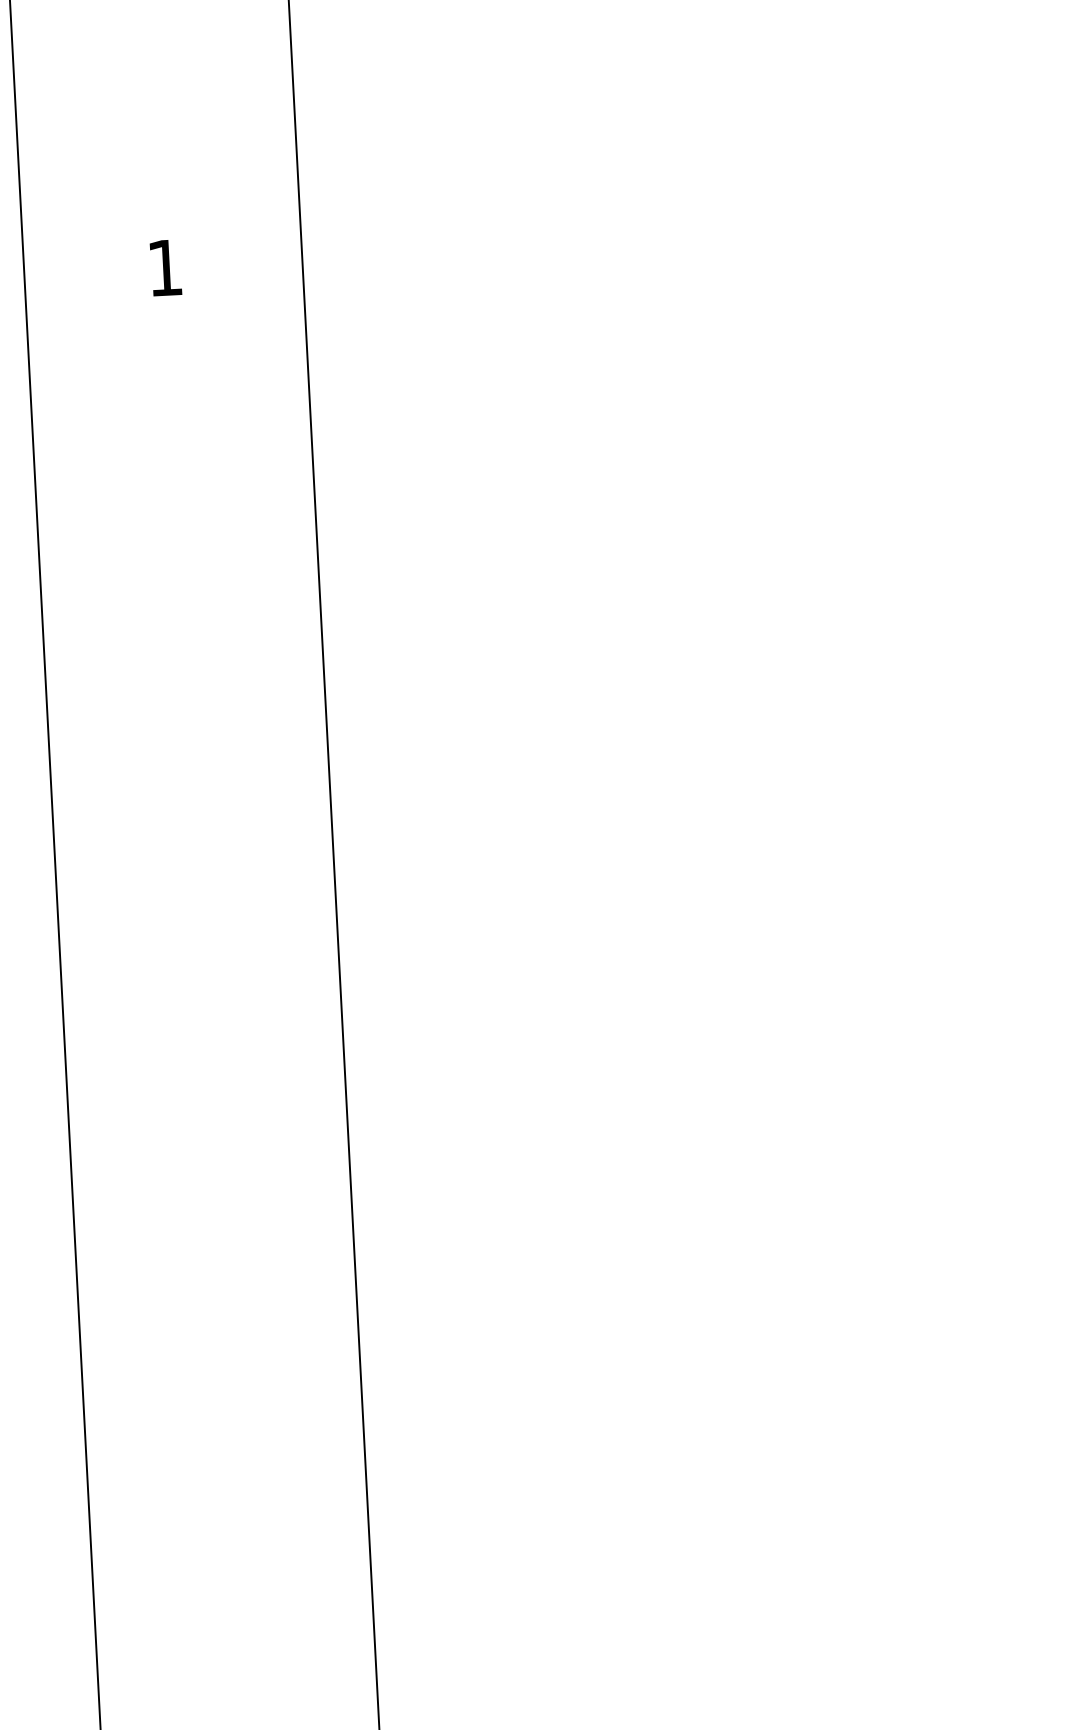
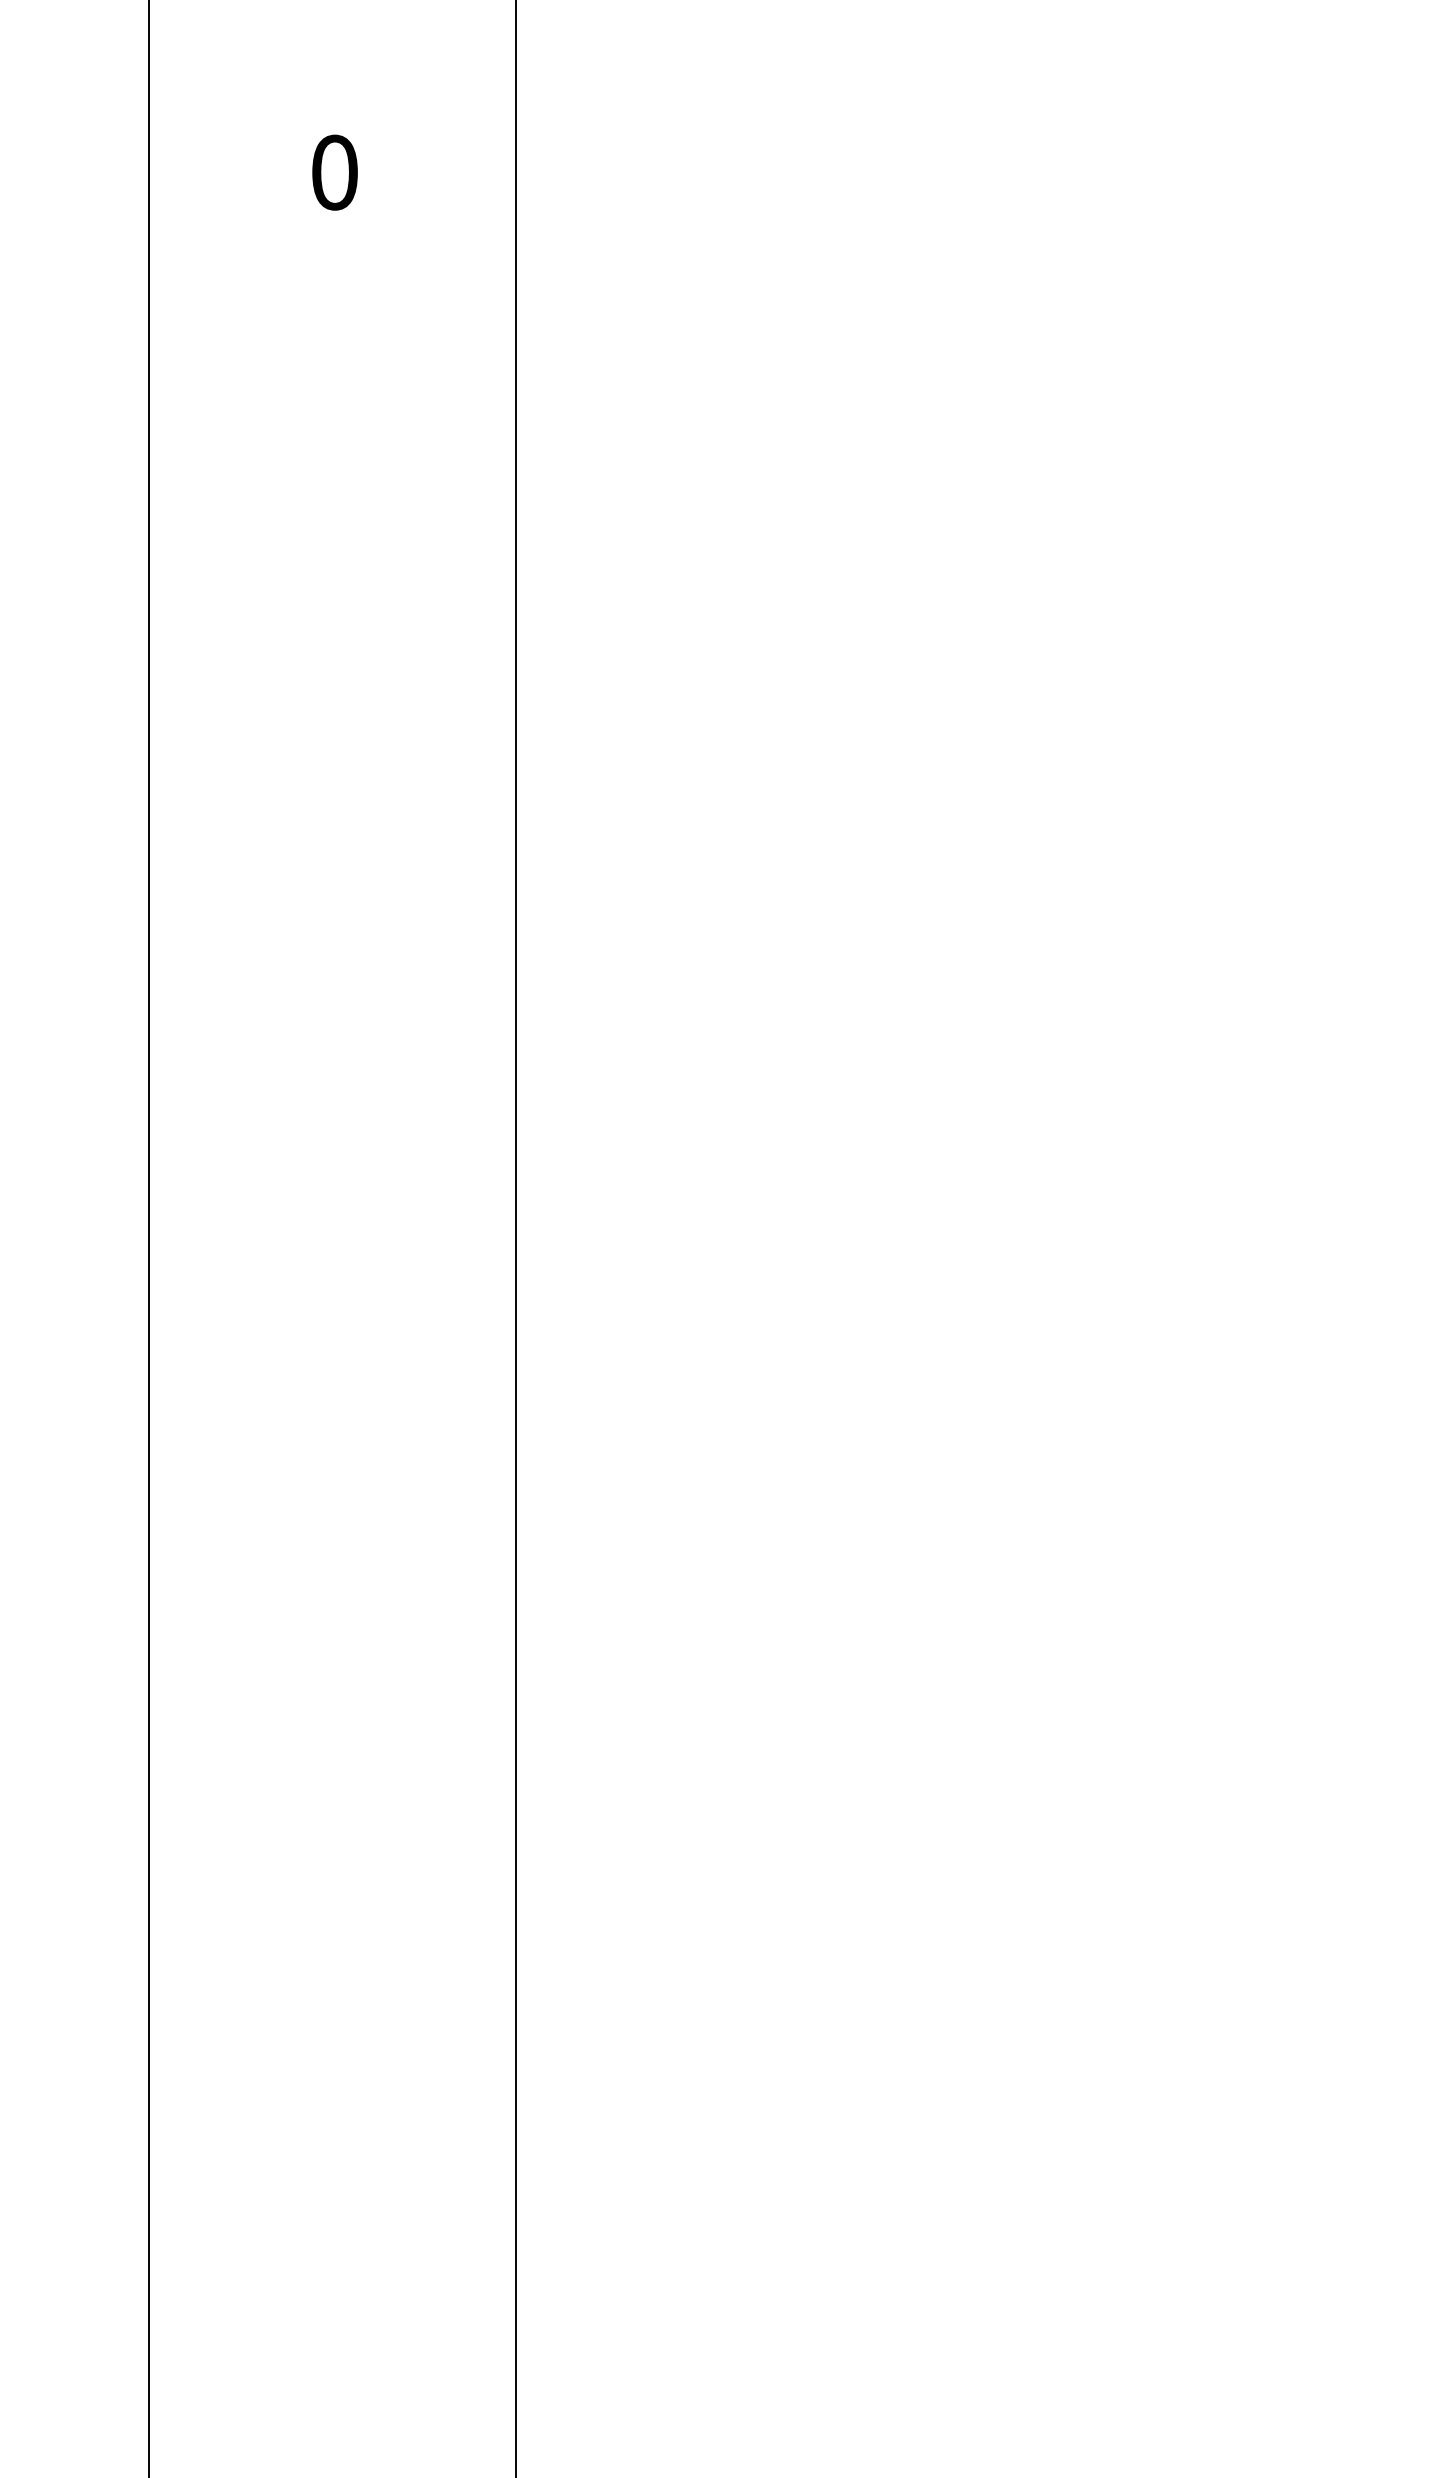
text: (164, 267) -> (334, 172), 1 -> 0

